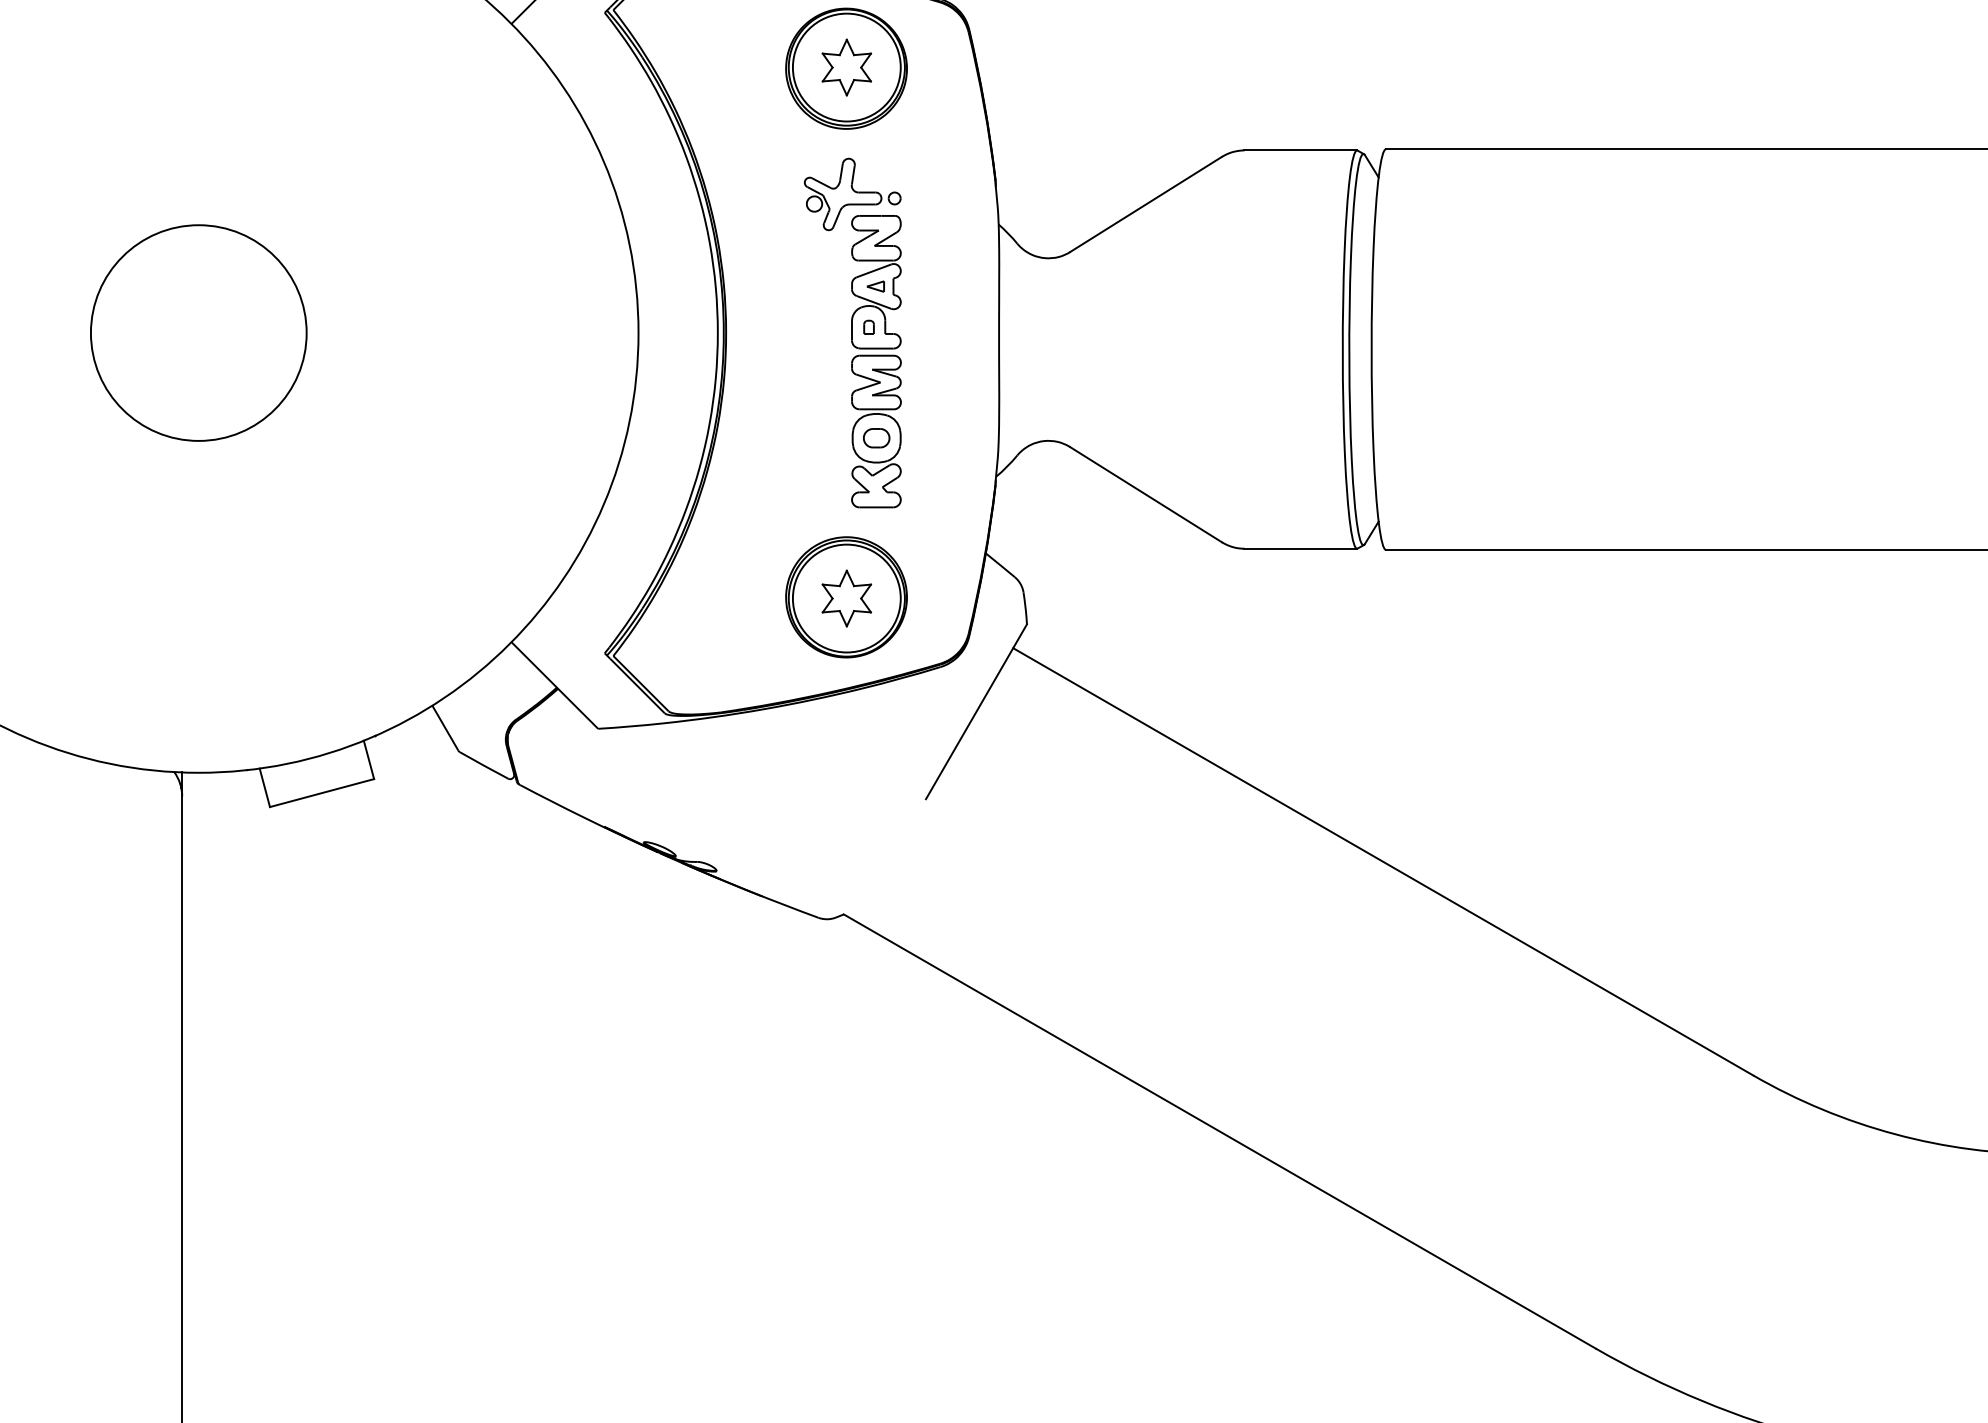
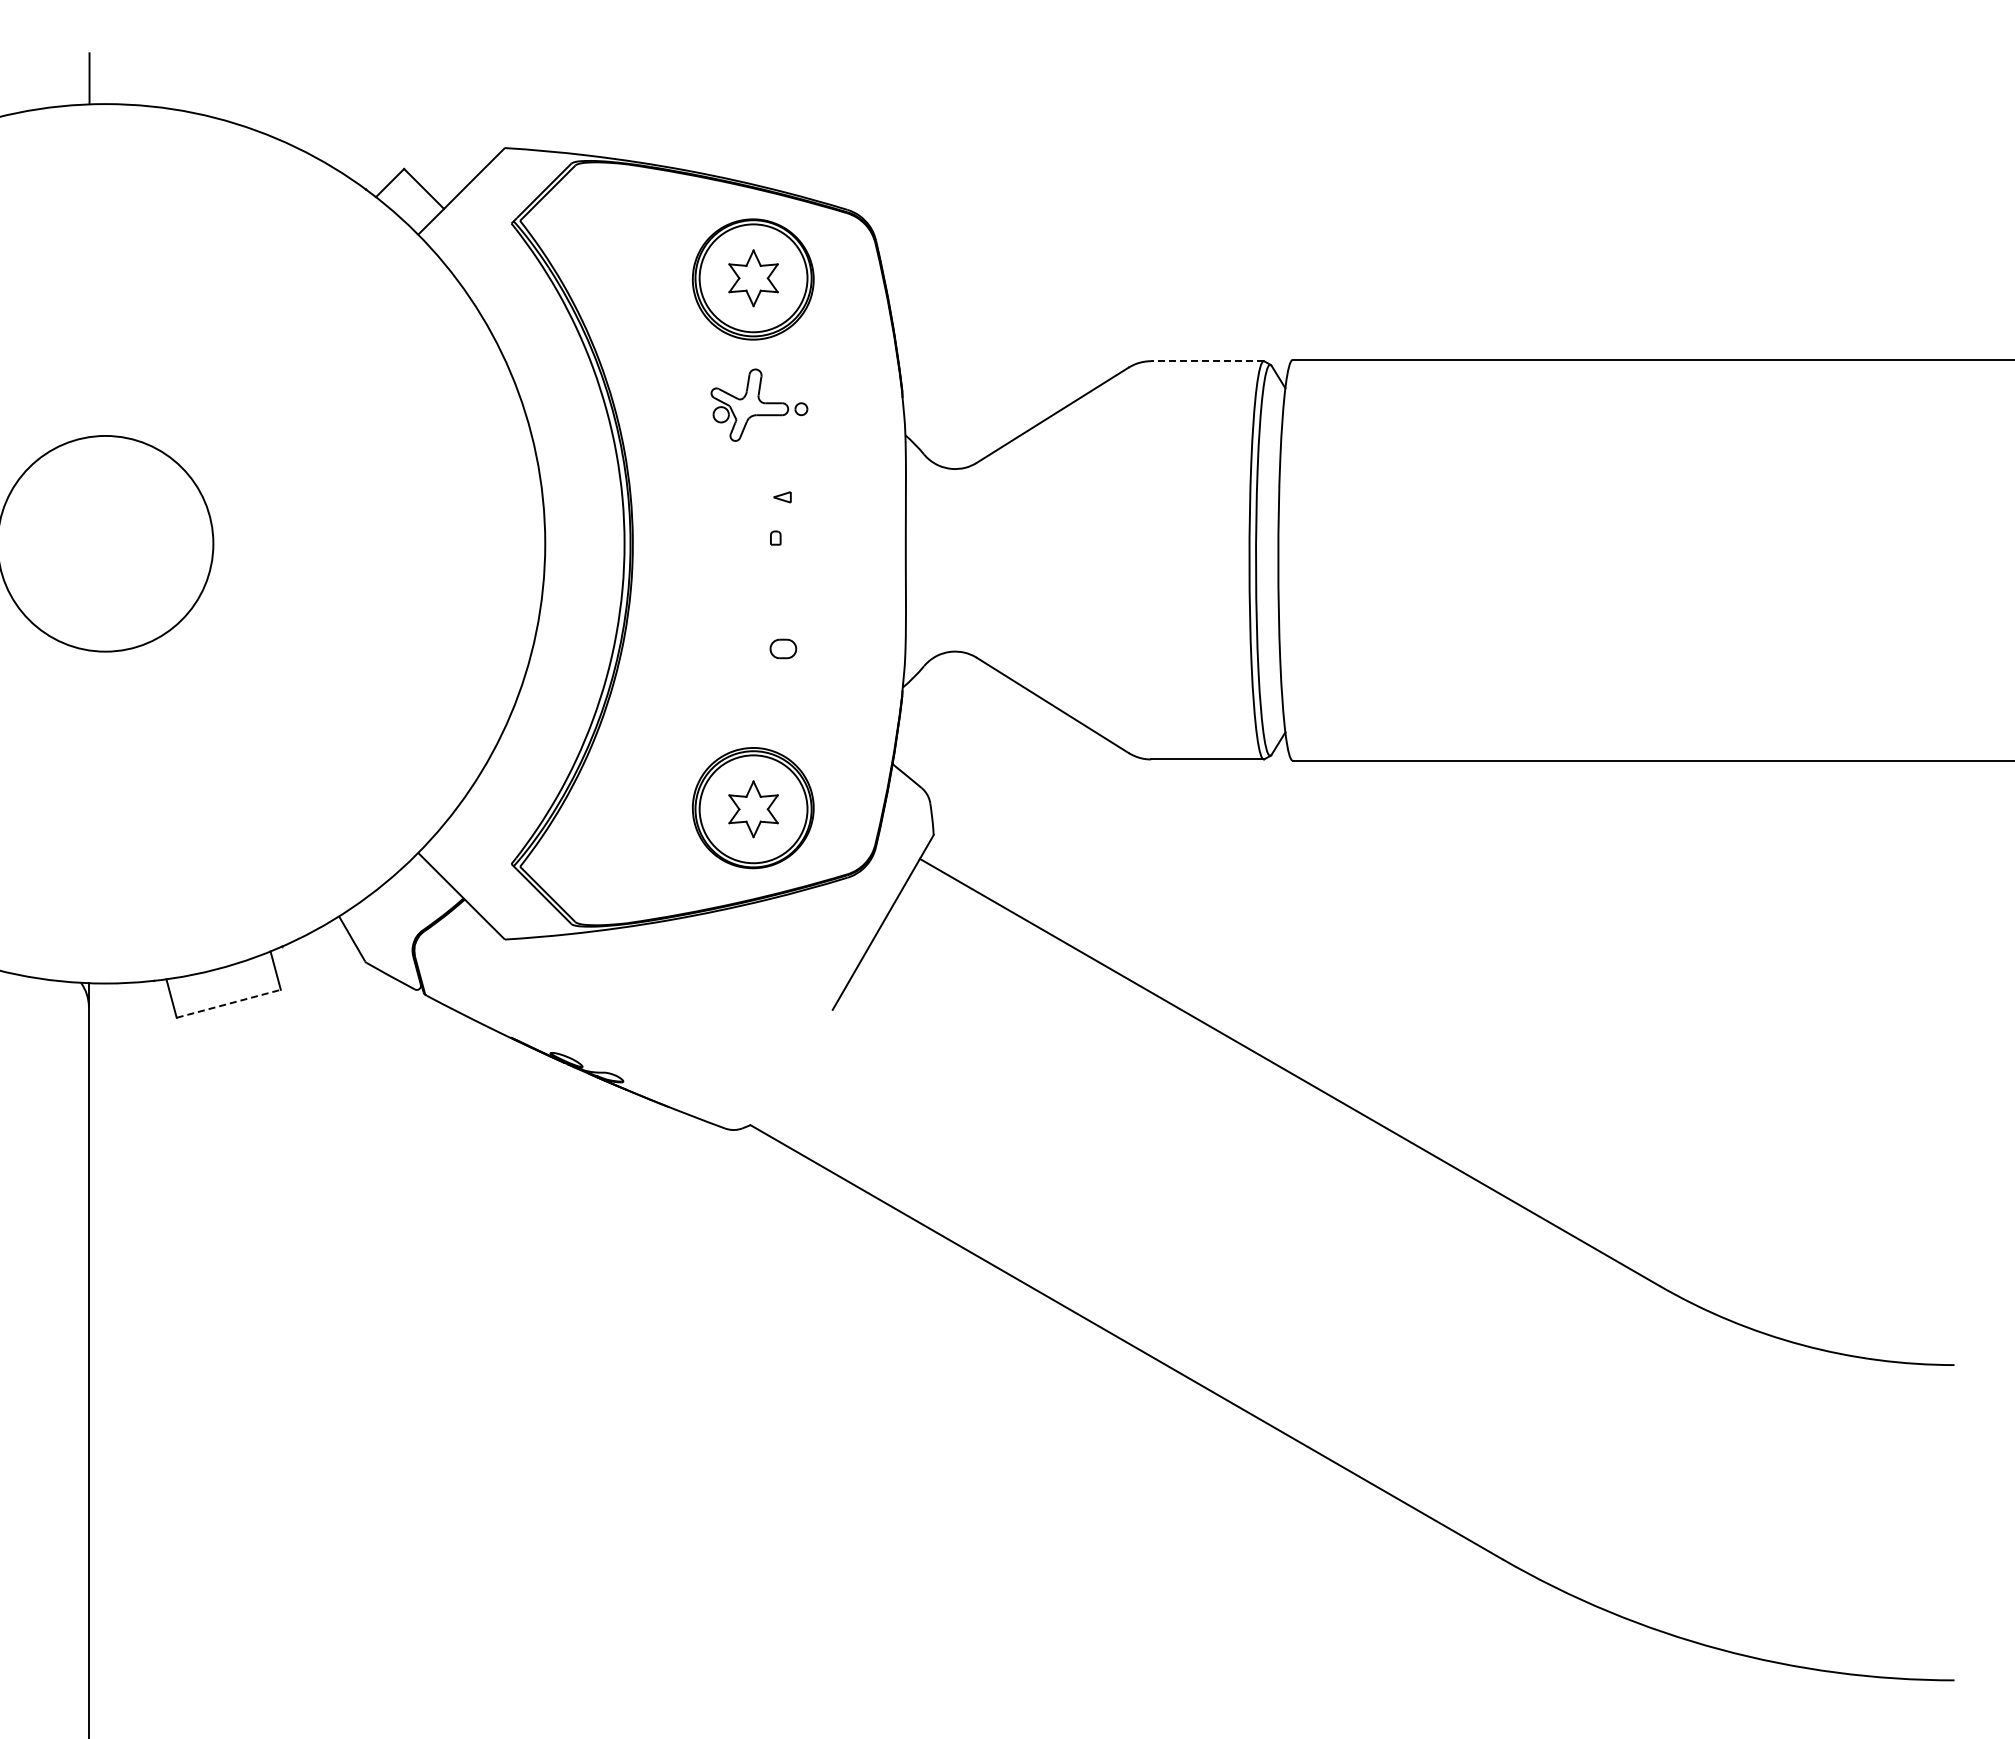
line: (1299, 150) -> (1206, 361), solid -> dashed
part: (875, 360) -> (782, 571), removed
line: (321, 792) -> (228, 1003), solid -> dashed

